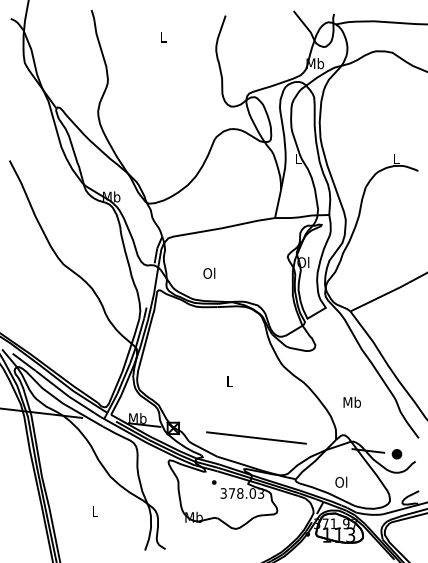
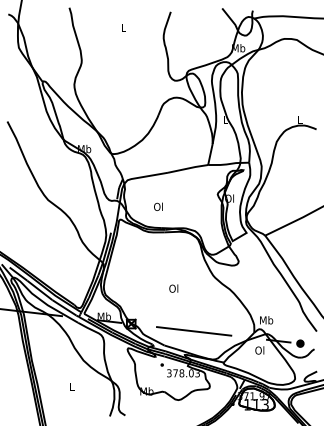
text: (229, 381) -> (173, 288), L -> Ol
text: (351, 401) -> (265, 319), moved
text: (341, 481) -> (259, 349), moved

